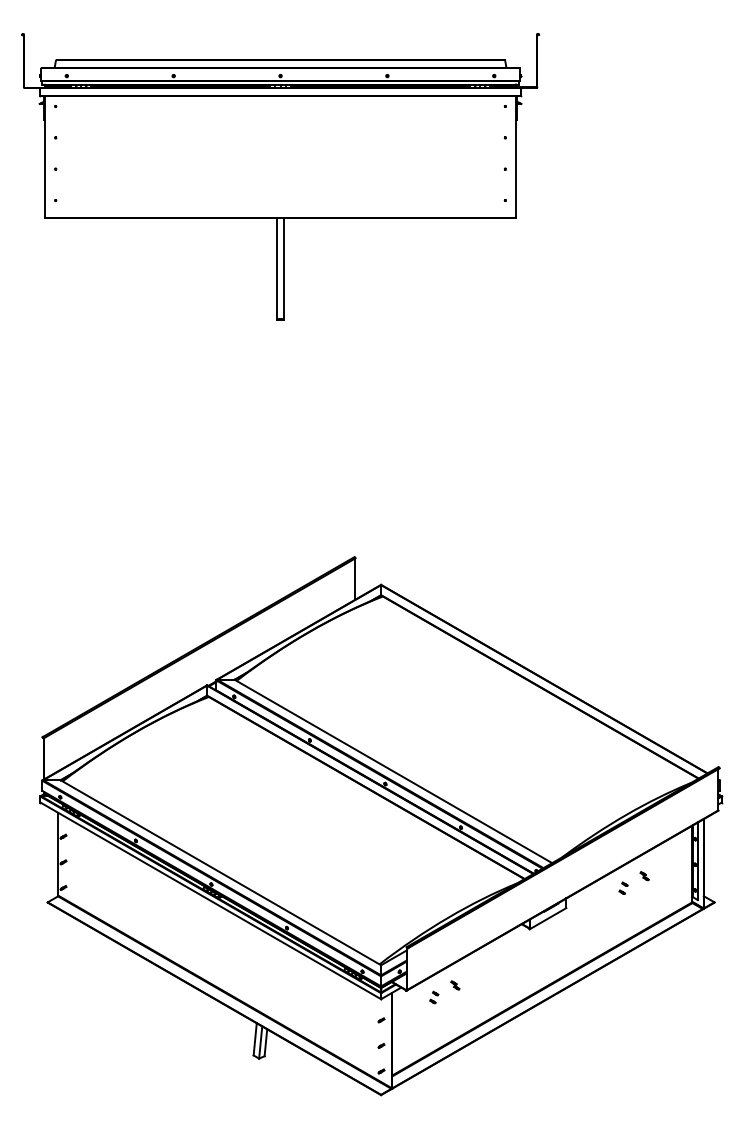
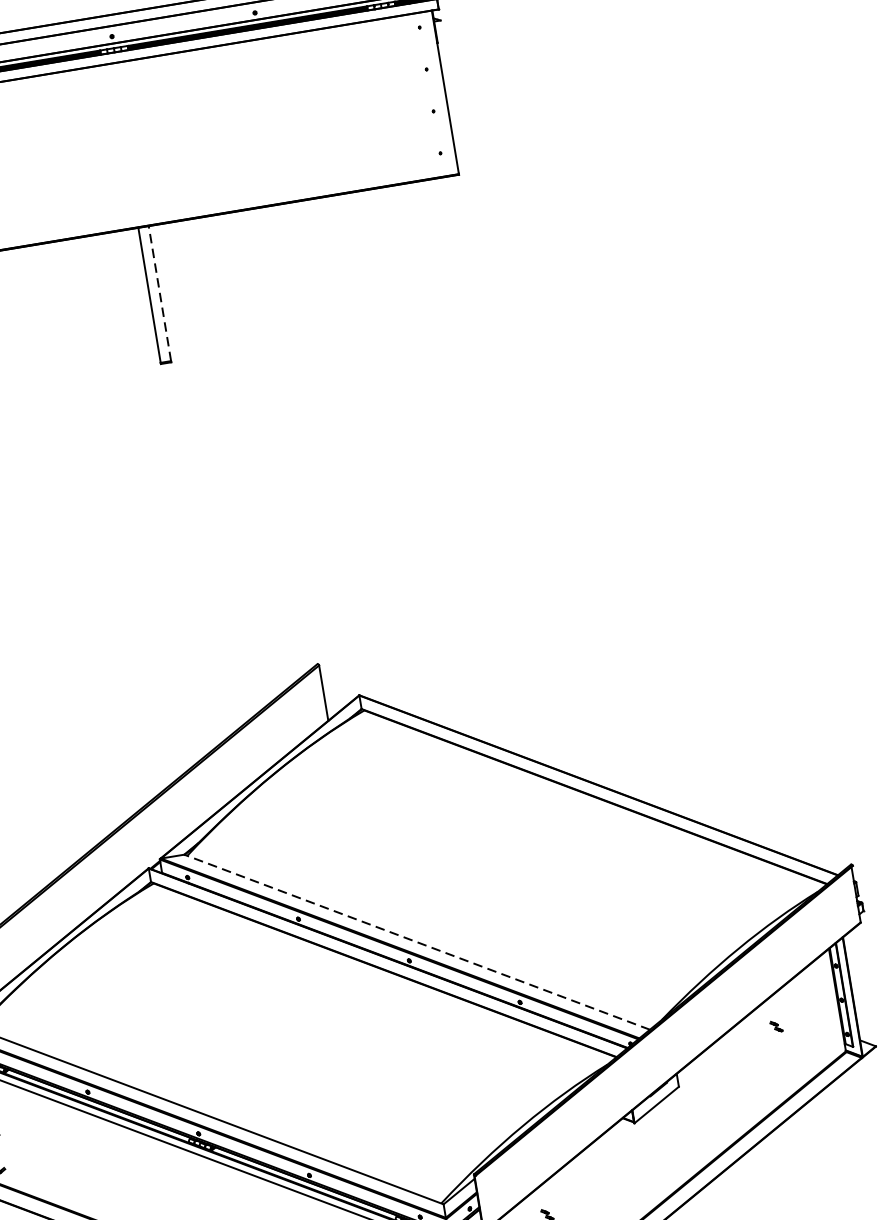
line: (284, 268) -> (159, 293), solid -> dashed
line: (392, 771) -> (415, 942), solid -> dashed
part: (623, 887) -> (750, 1046), removed

